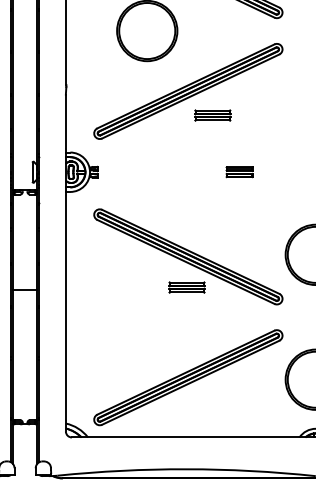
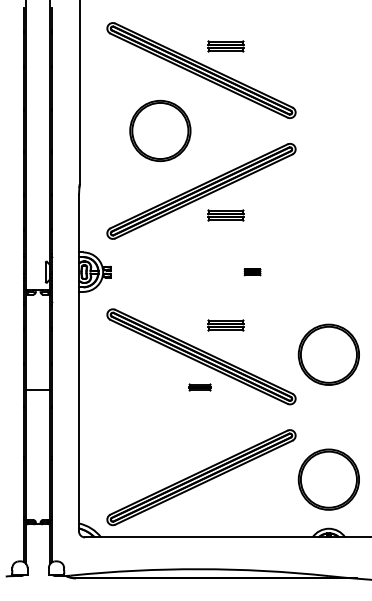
part: (239, 172) -> (252, 272), size x0.6
part: (212, 225) -> (225, 325), added
part: (186, 287) -> (199, 387), size x0.6

